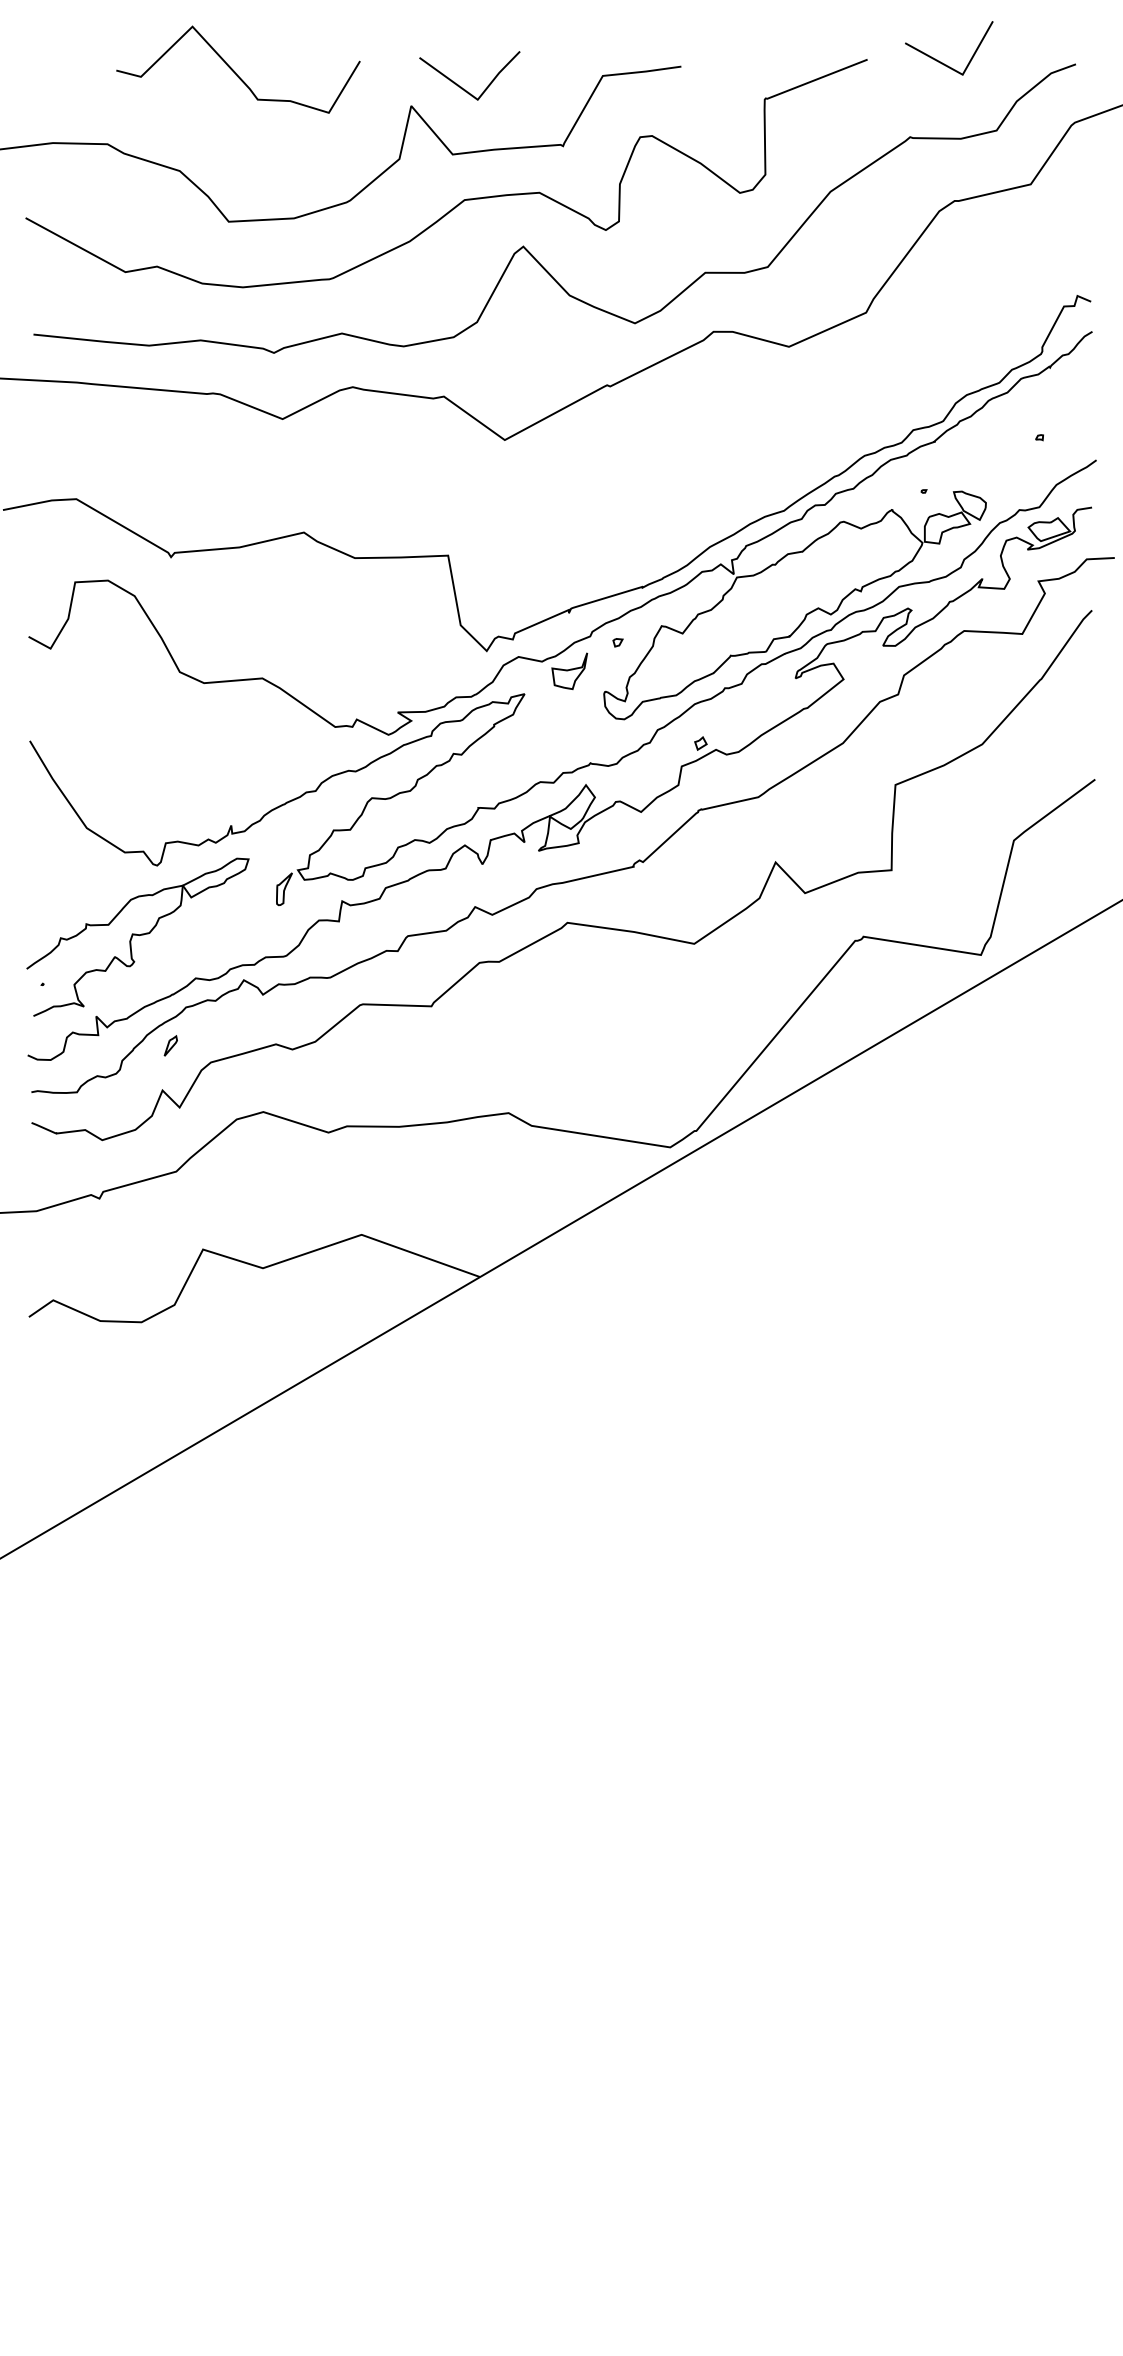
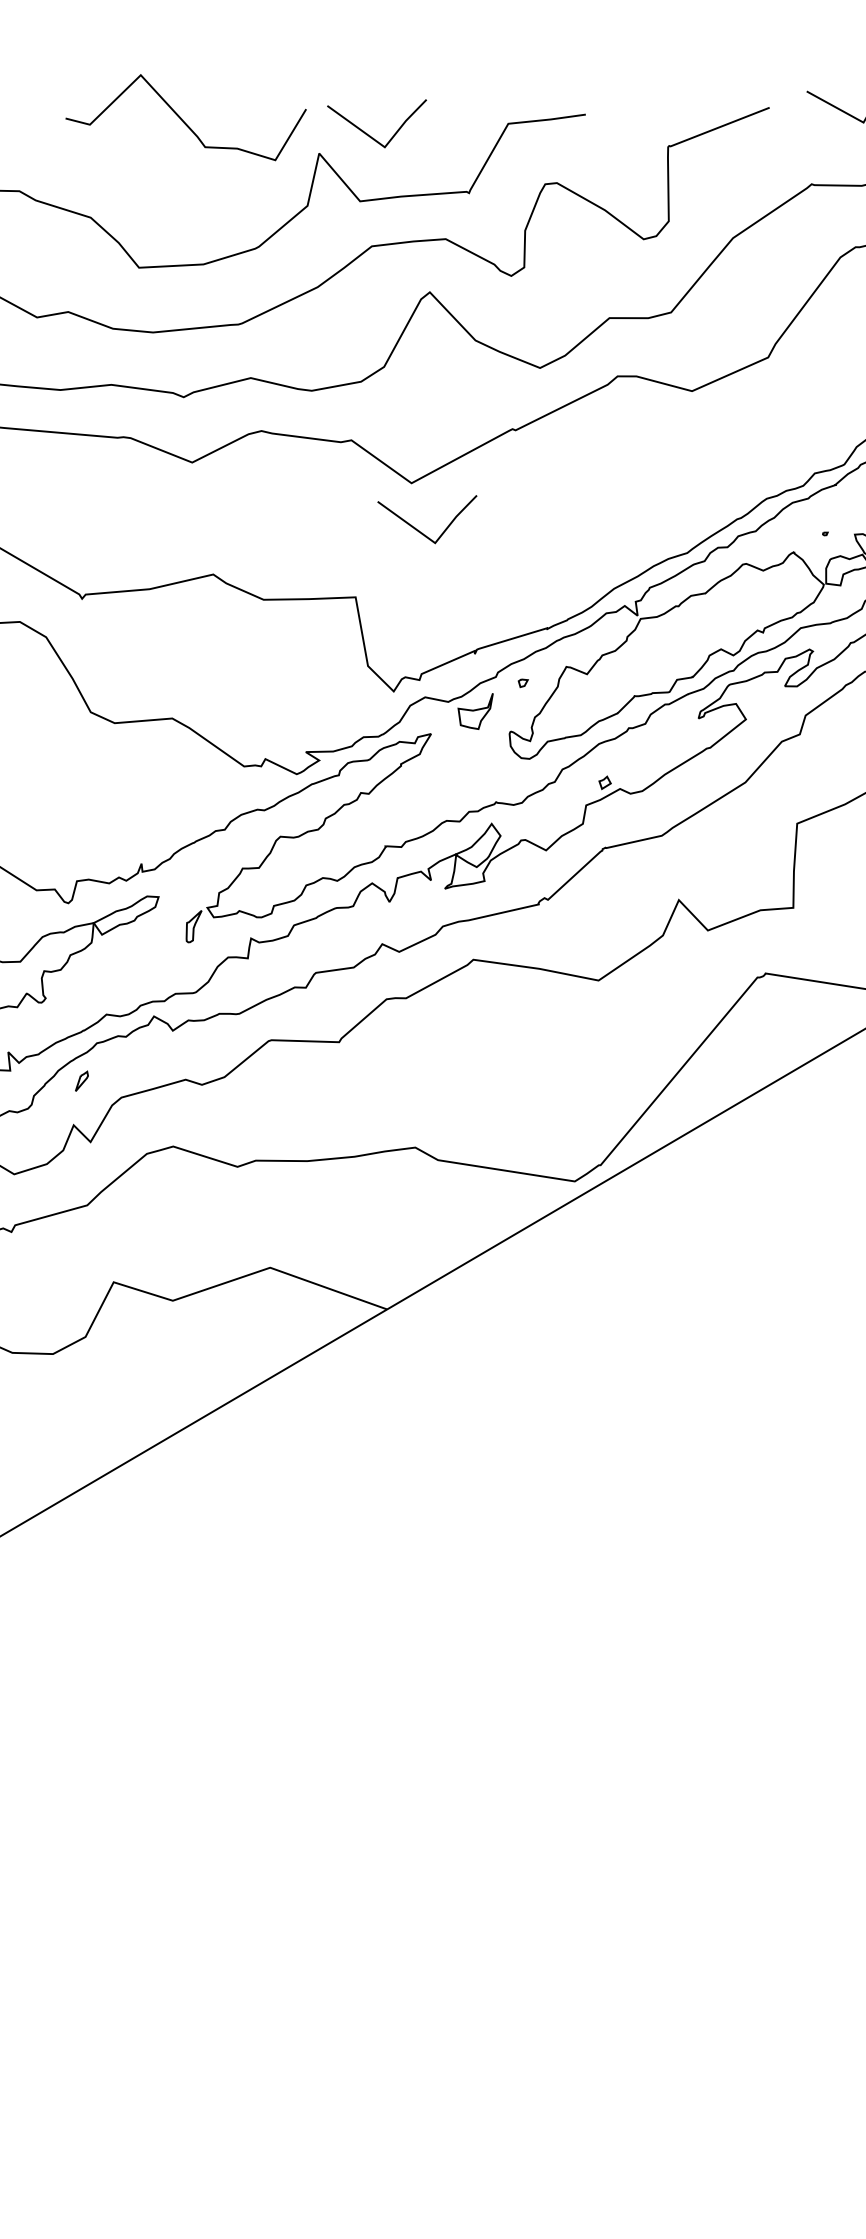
curve: (235, 71) -> (183, 119), moved
line: (512, 487) -> (419, 530), added

